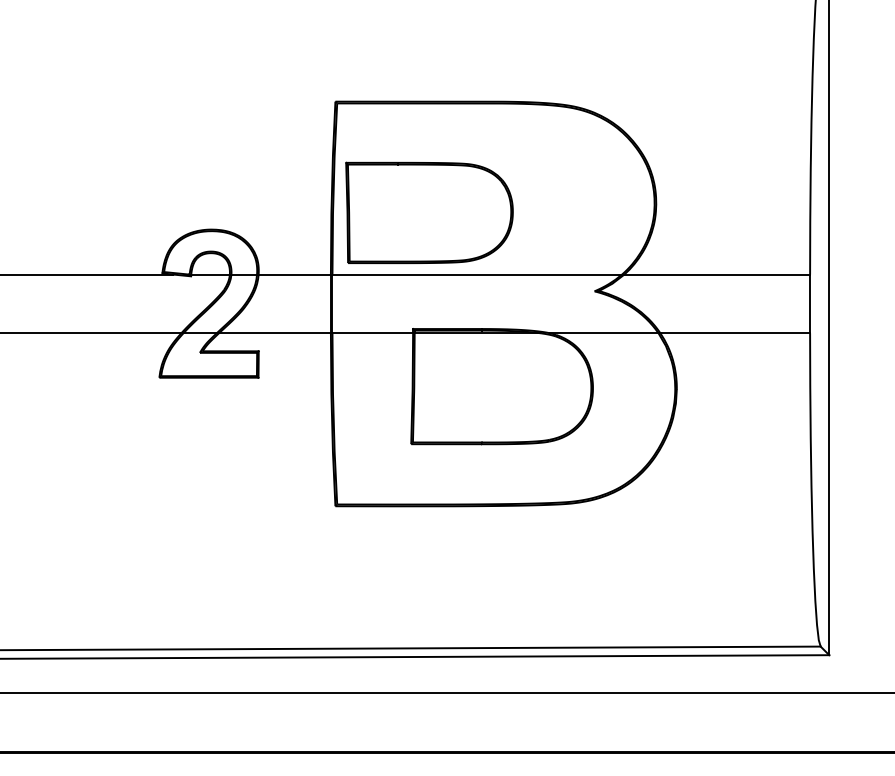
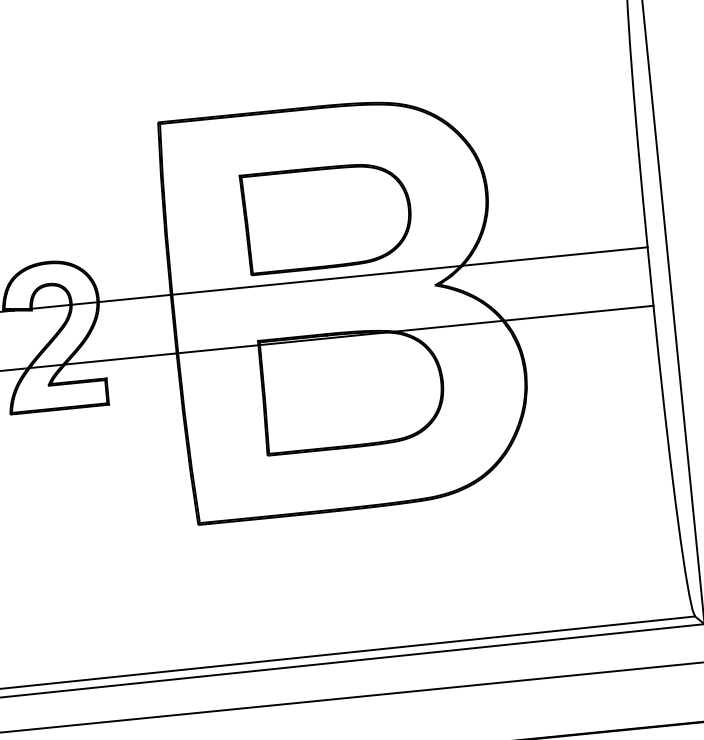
part: (429, 212) -> (327, 216), moved

